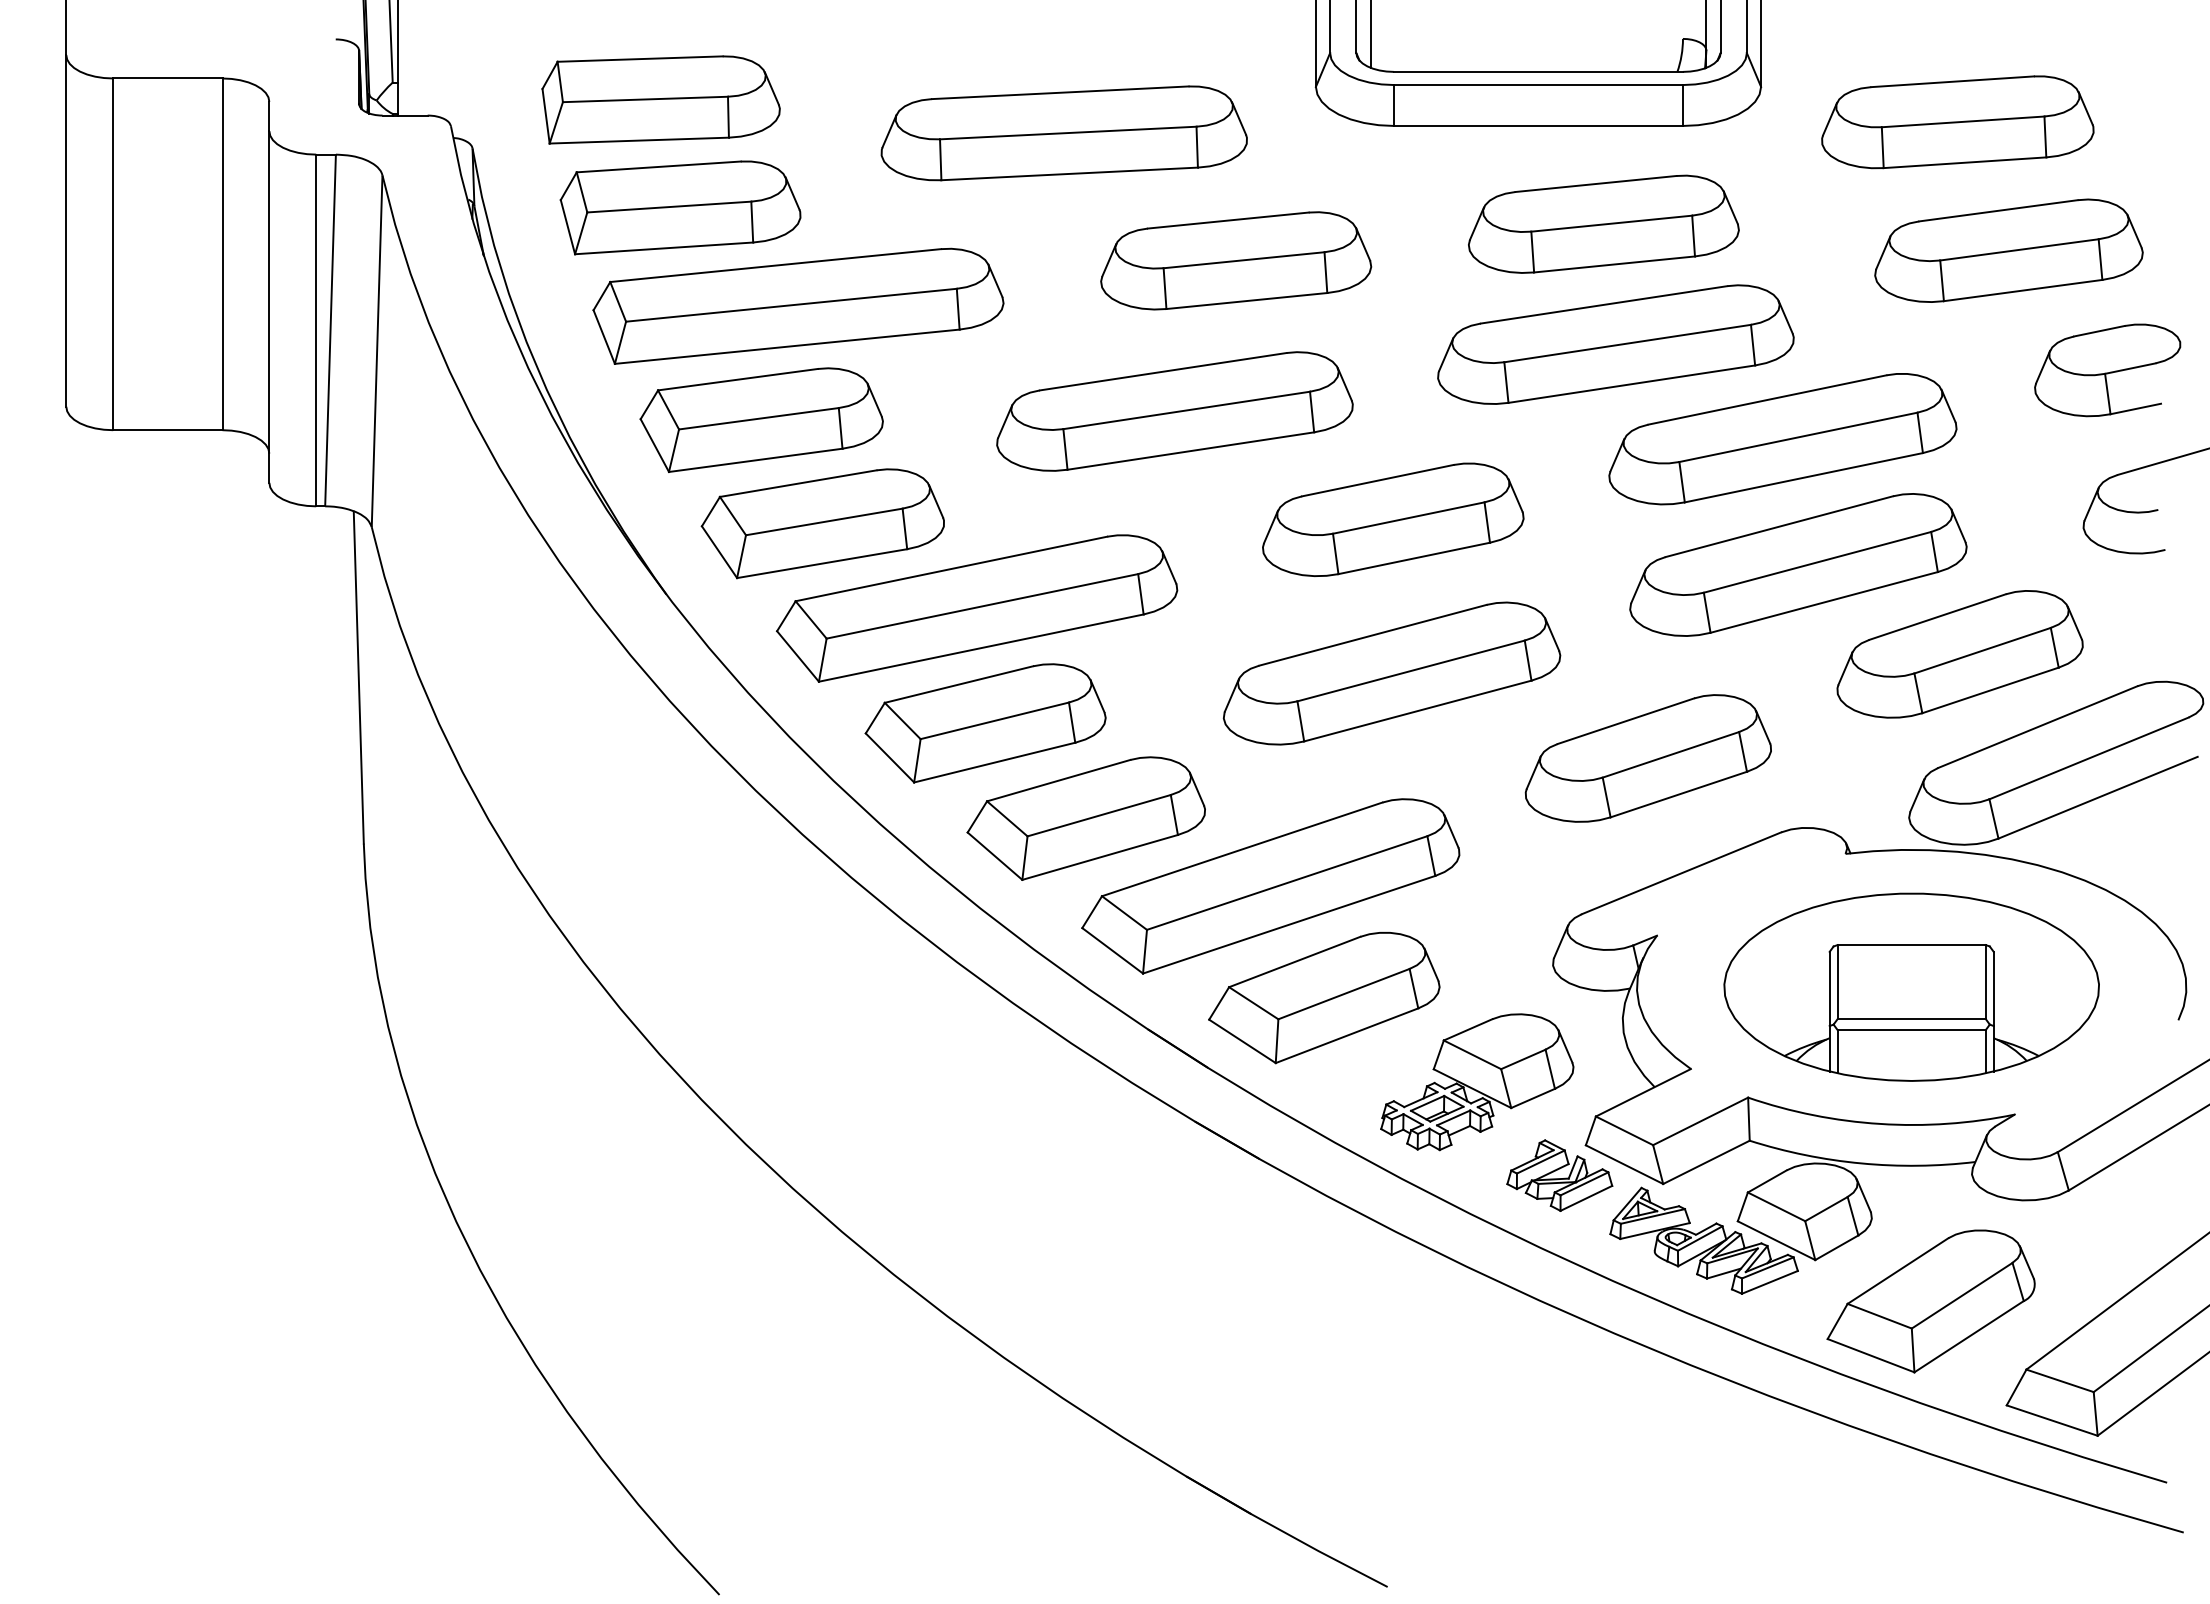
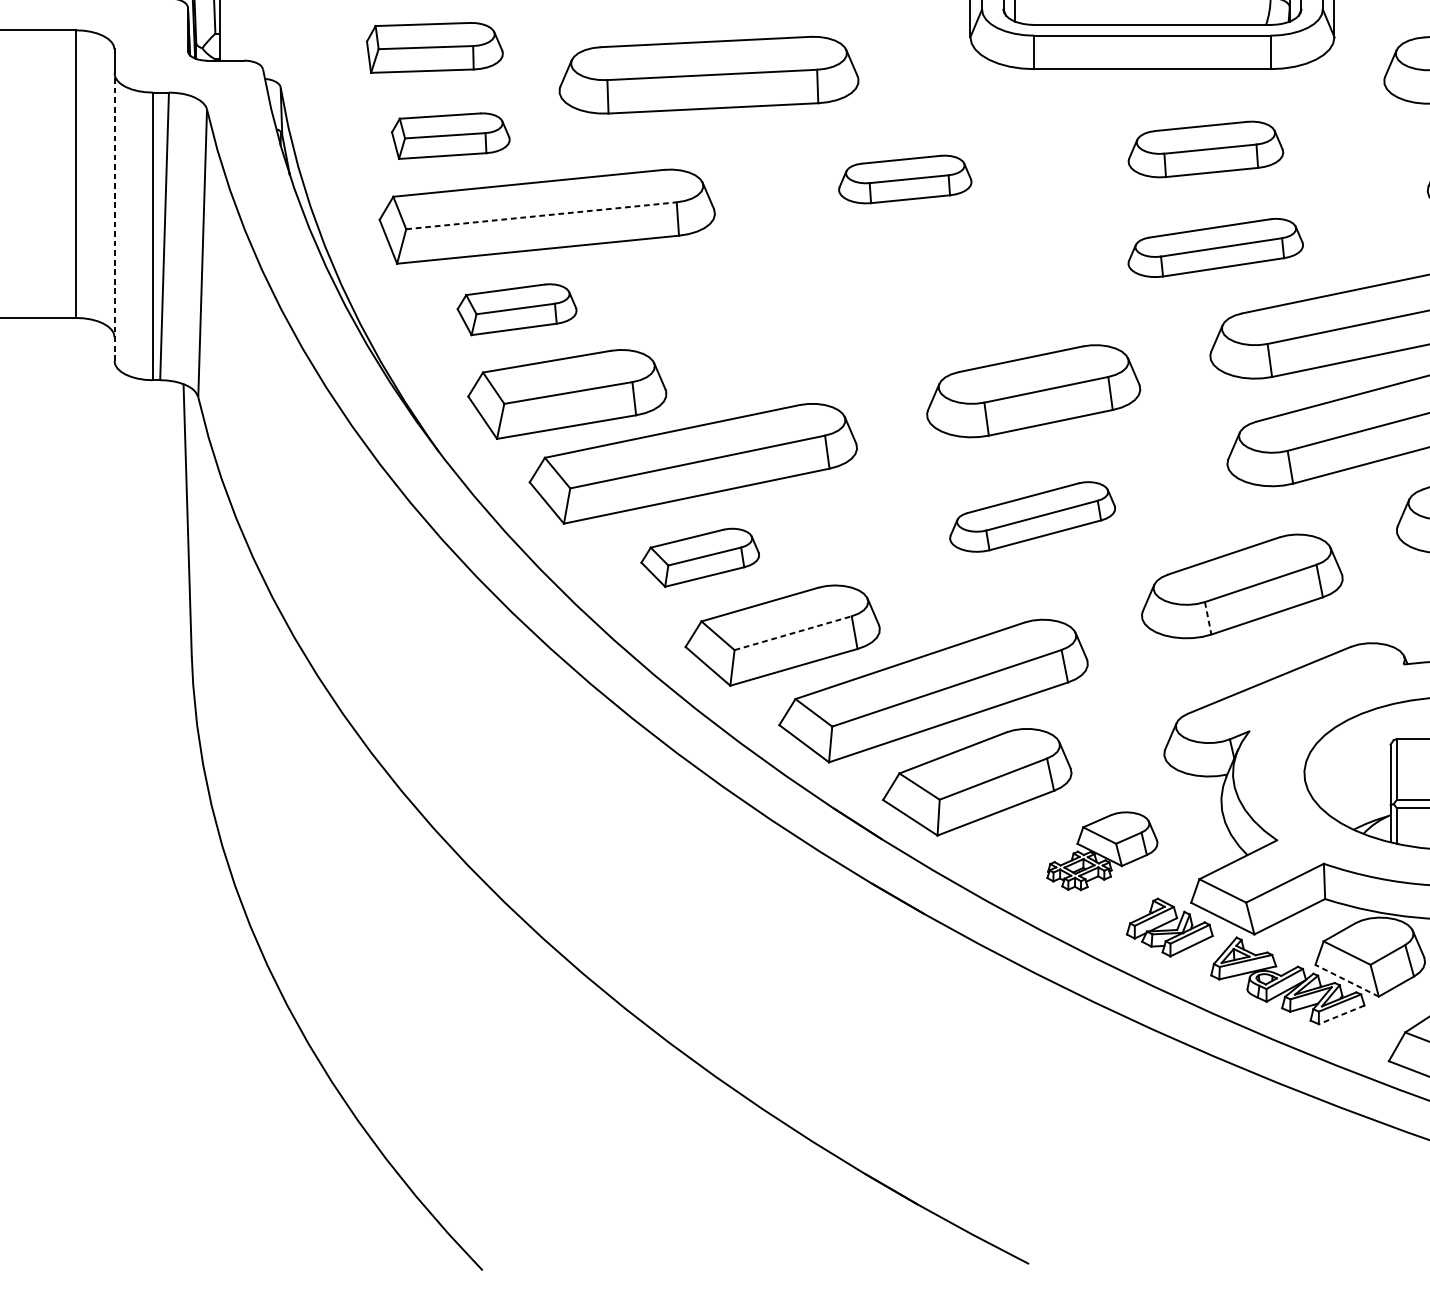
part: (660, 99) -> (434, 47), size x0.7
part: (1063, 133) -> (708, 75), moved
part: (680, 207) -> (450, 135), size x0.6
part: (1603, 223) -> (1205, 148), size x0.7
part: (1236, 260) -> (905, 179), size x0.6
line: (791, 305) -> (541, 215), solid -> dashed
line: (269, 307) -> (114, 217), solid -> dashed
part: (1615, 344) -> (1215, 247), size x0.6
part: (1174, 411) -> (854, 302), removed
part: (761, 419) -> (517, 309), size x0.6
part: (1391, 673) -> (1032, 516), size x0.6
part: (985, 723) -> (700, 557), size x0.6
line: (1606, 797) -> (1208, 618), solid -> dashed
line: (1099, 815) -> (793, 633), solid -> dashed
part: (1477, 1082) -> (1102, 851), size x0.7
line: (1776, 1240) -> (1347, 980), solid -> dashed
line: (1769, 1282) -> (1341, 1014), solid -> dashed

